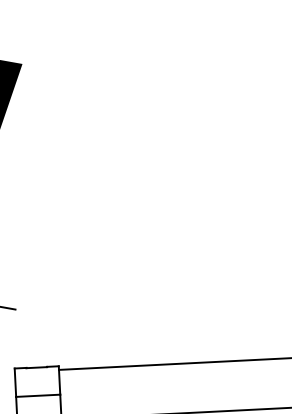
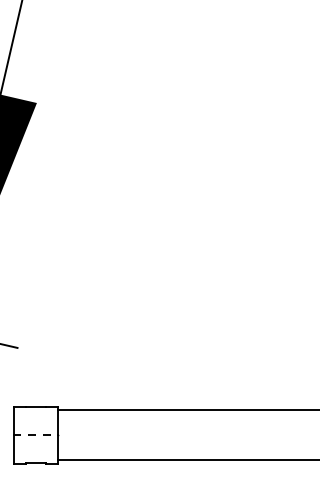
line: (38, 396) -> (36, 435), solid -> dashed

